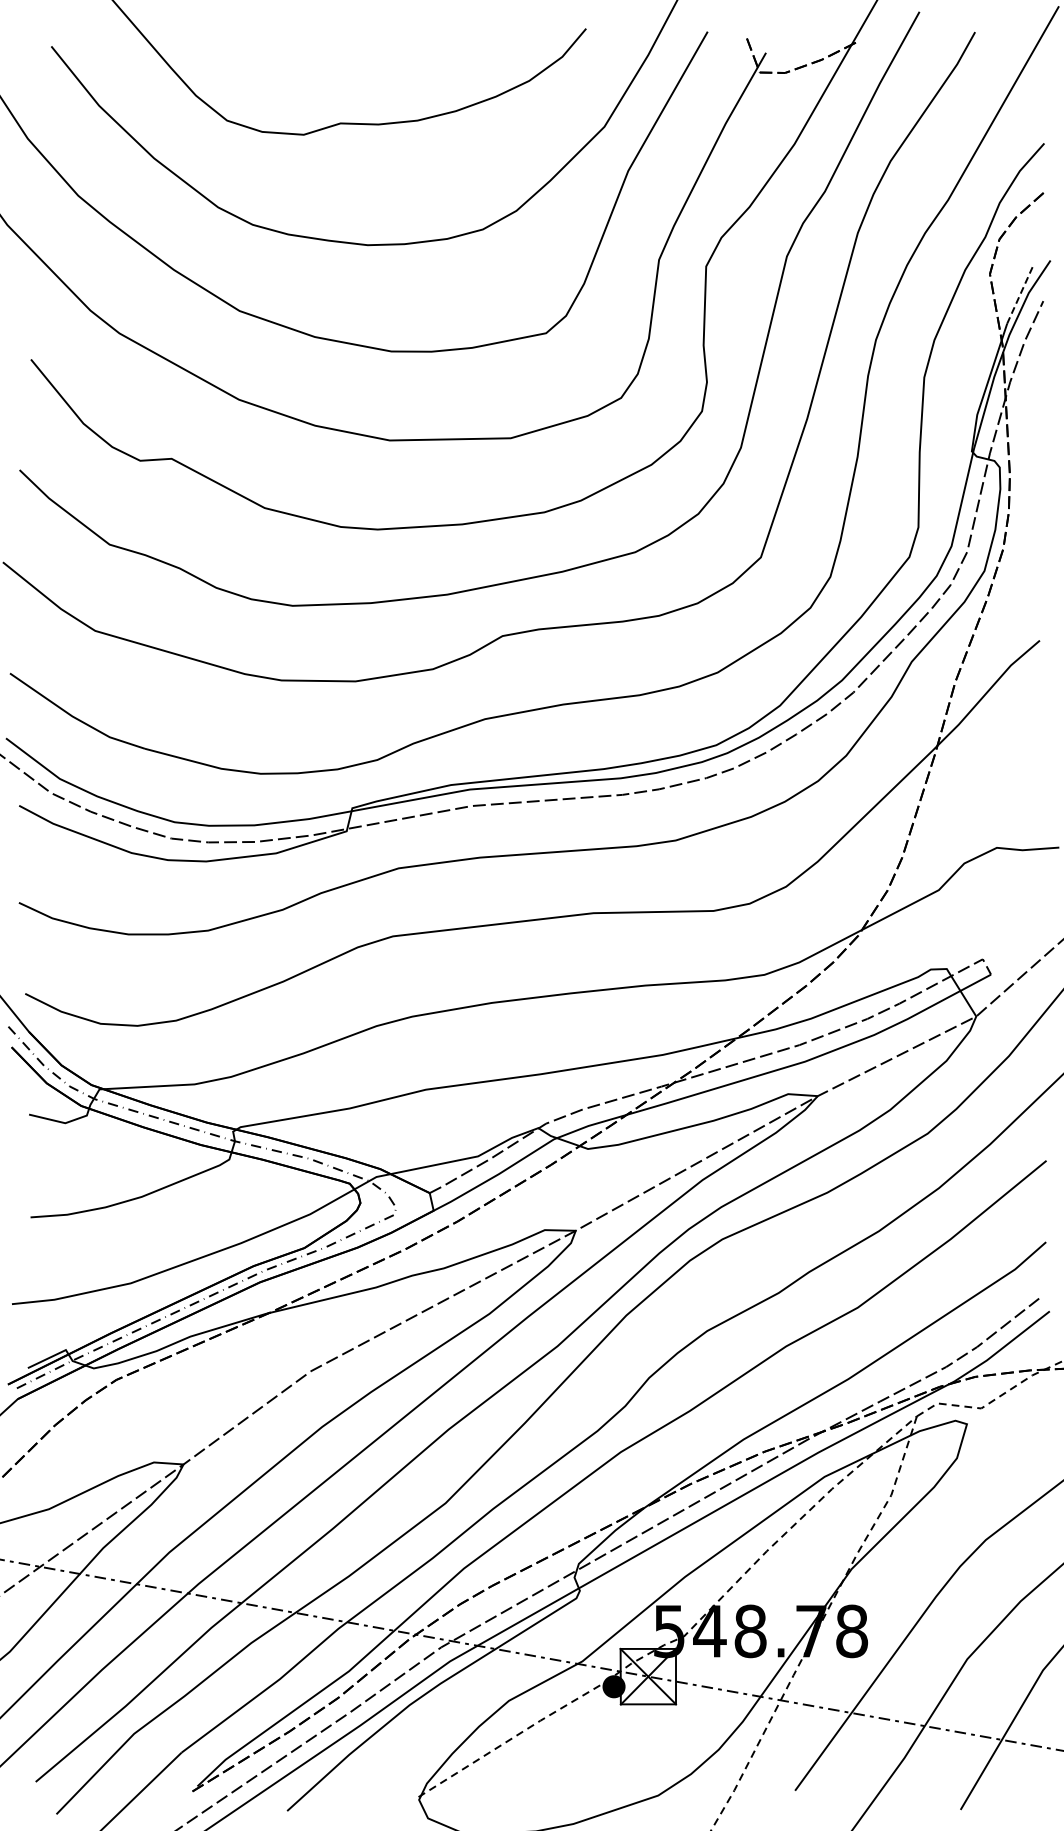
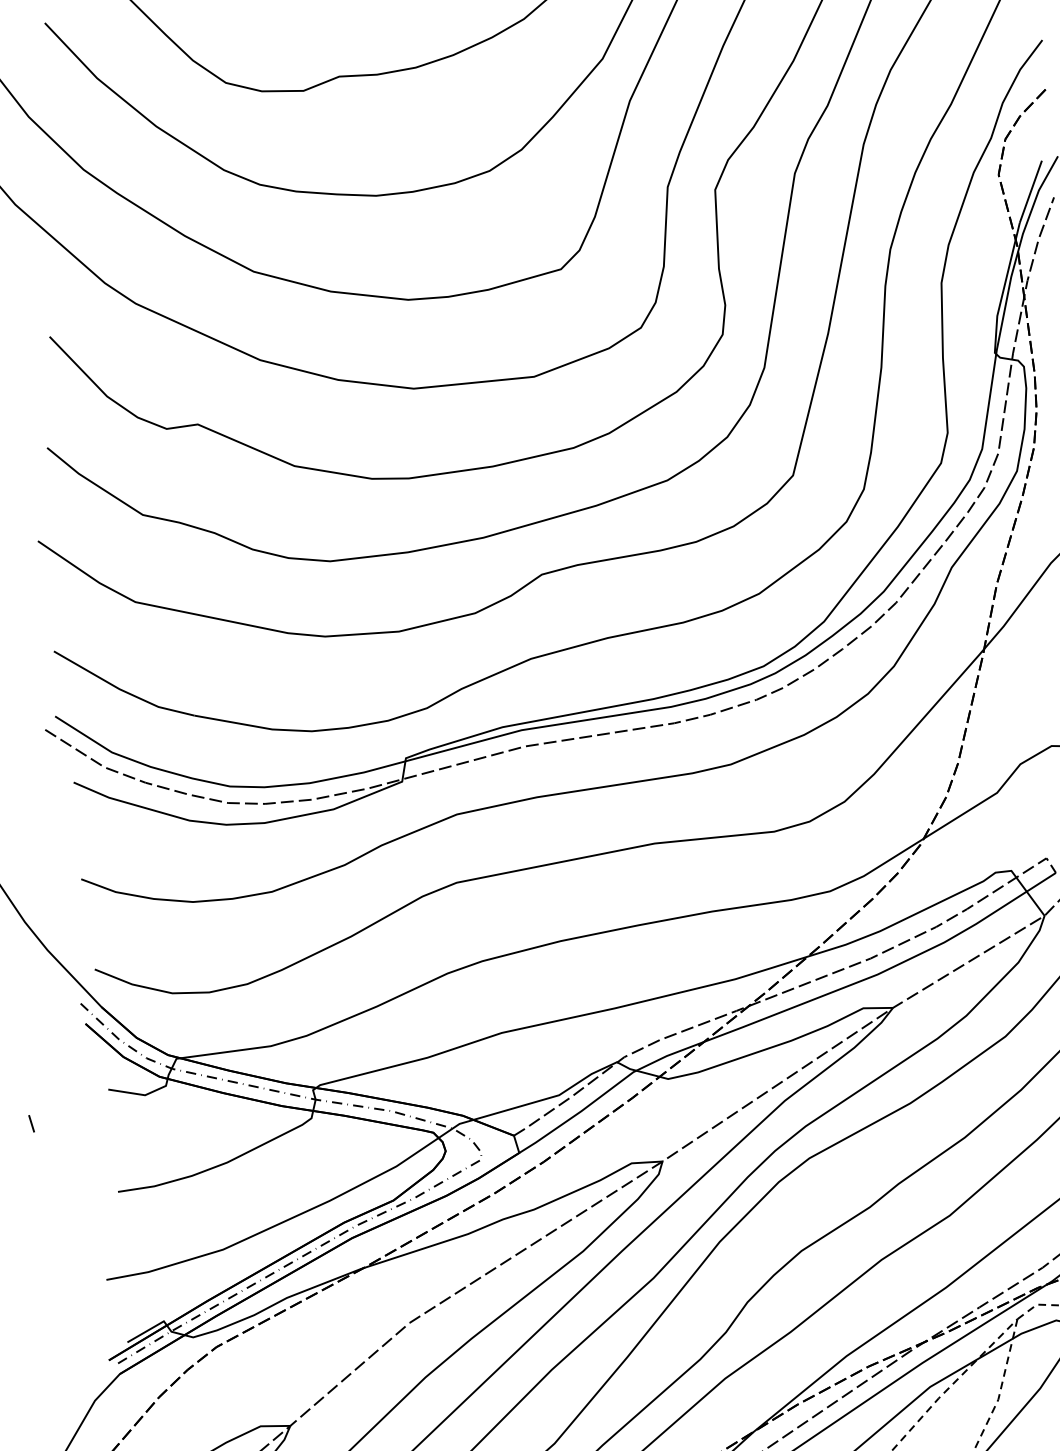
line: (1020, 293) -> (1030, 191), dashed -> solid

